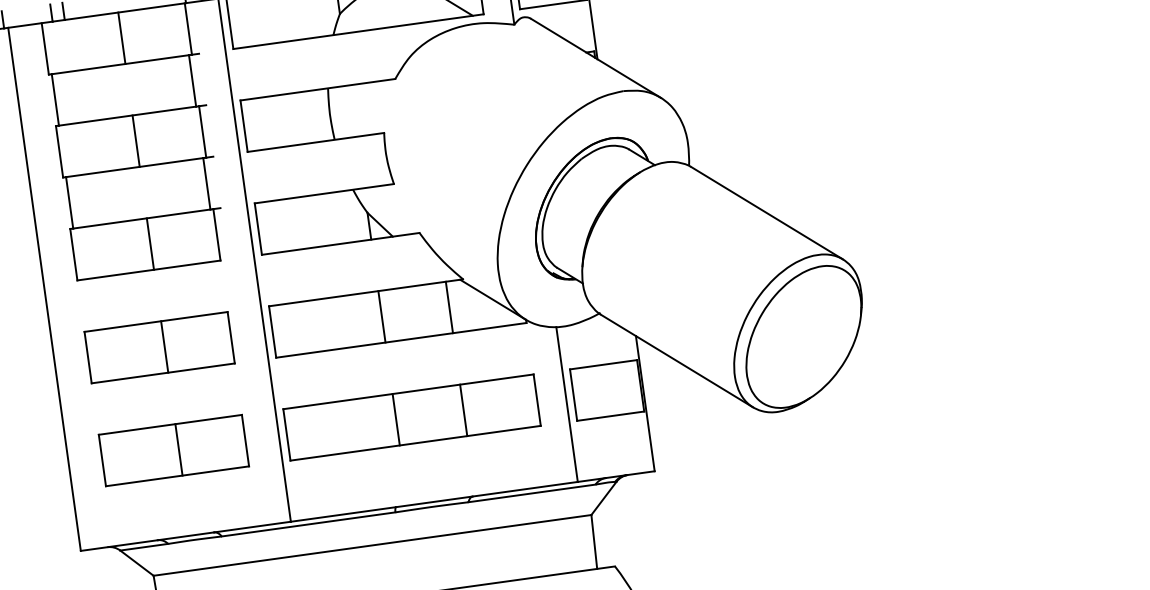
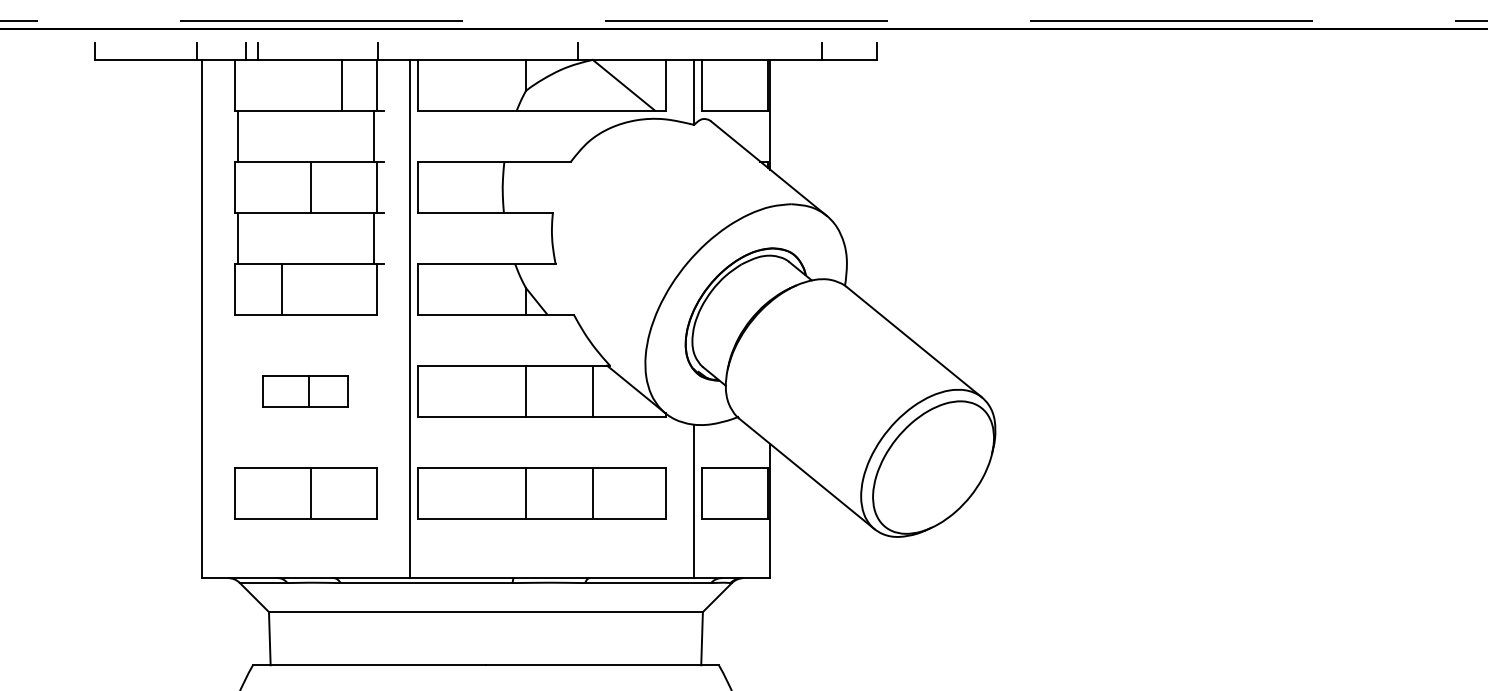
line: (121, 37) -> (341, 84), moved
line: (150, 243) -> (281, 288), moved
part: (159, 348) -> (305, 391), size x0.6

